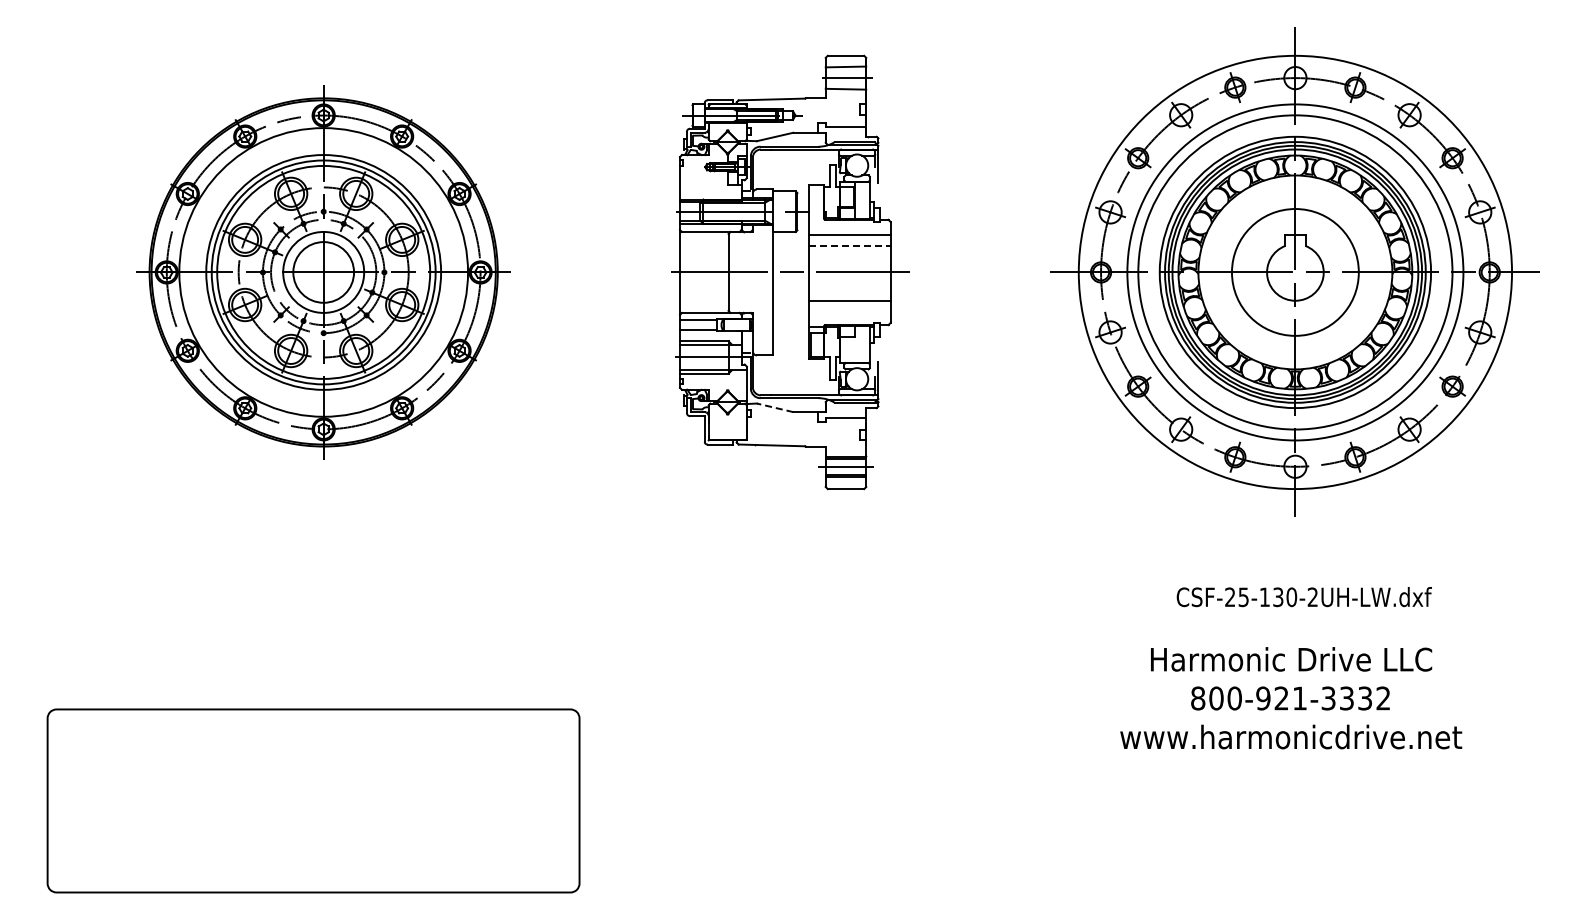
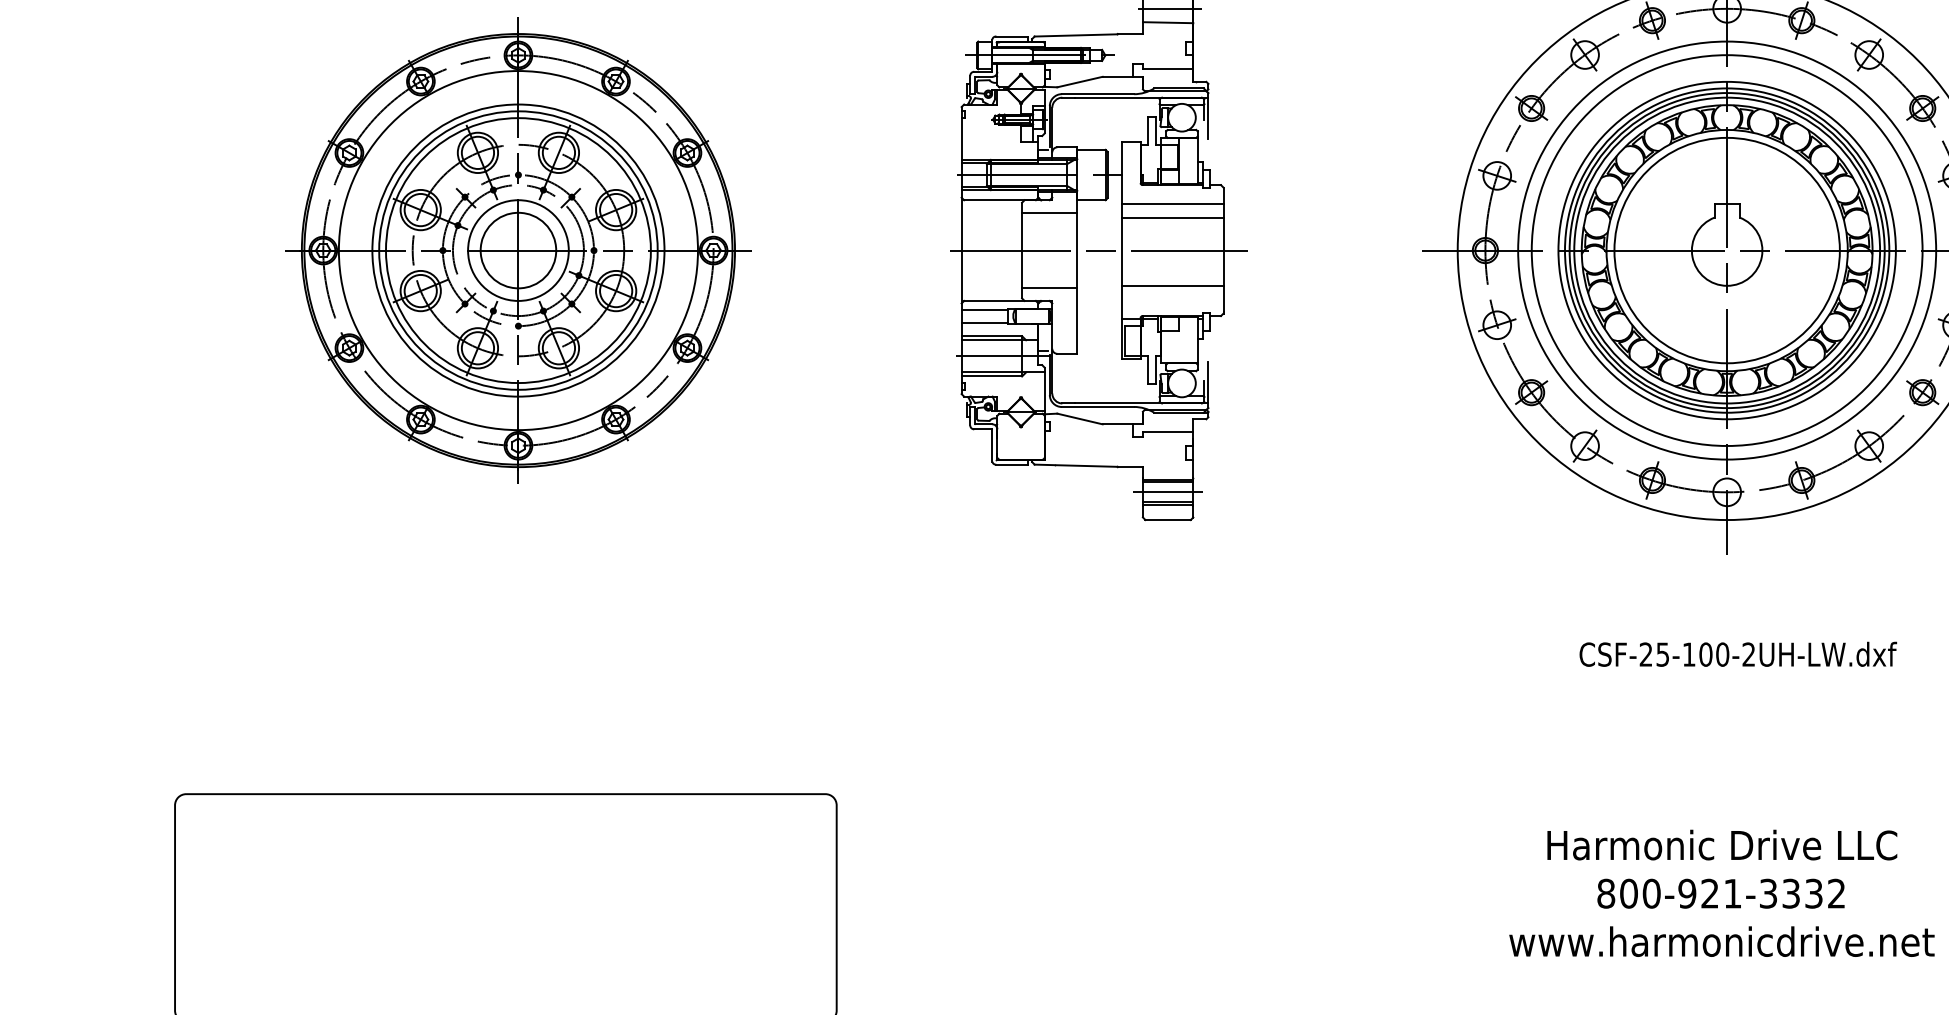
line: (750, 242) -> (1049, 213), added
line: (849, 245) -> (1172, 217), dashed -> solid
circle: (1295, 272) -> (1727, 250), size x1.43
line: (750, 302) -> (1049, 287), added
line: (775, 407) -> (1080, 418), dashed -> solid
text: (1278, 597) -> (1706, 654), CSF-25-130-2UH-LW.dxf -> CSF-25-100-2UH-LW.dxf
text: (1291, 698) -> (1722, 893), moved

